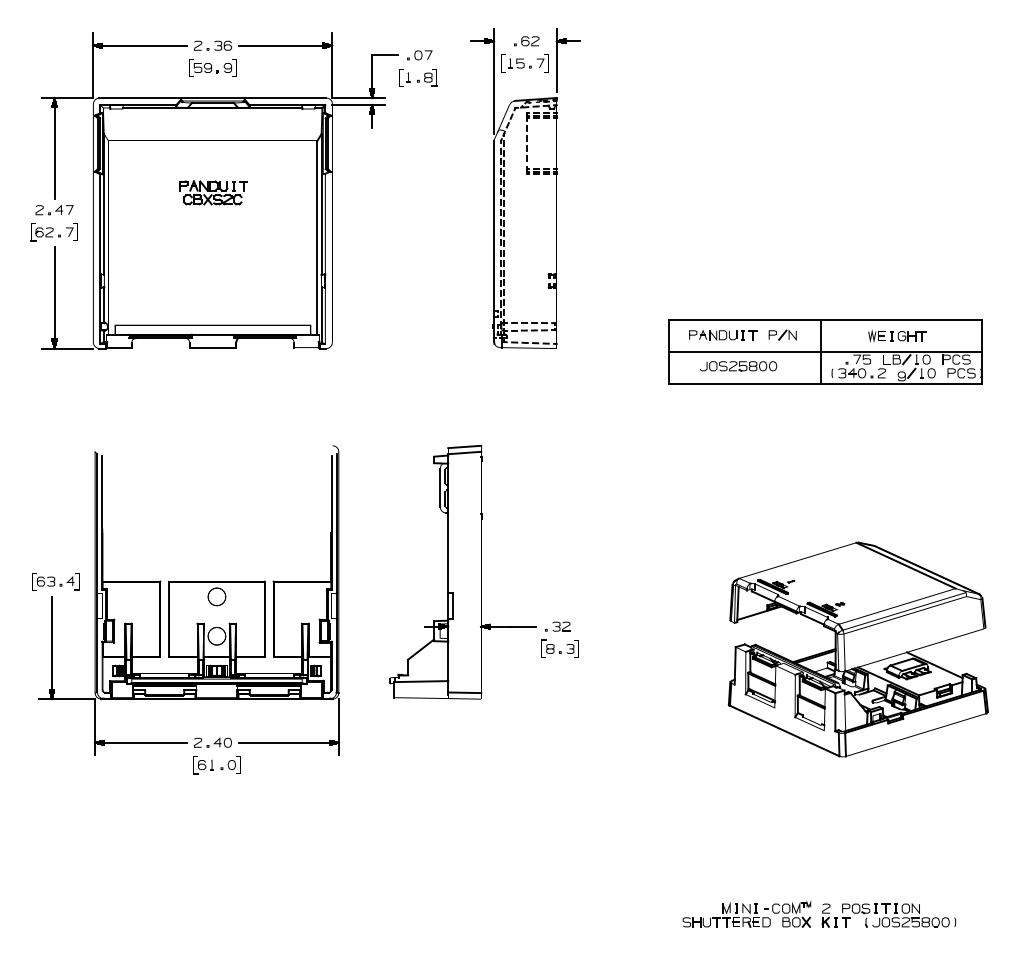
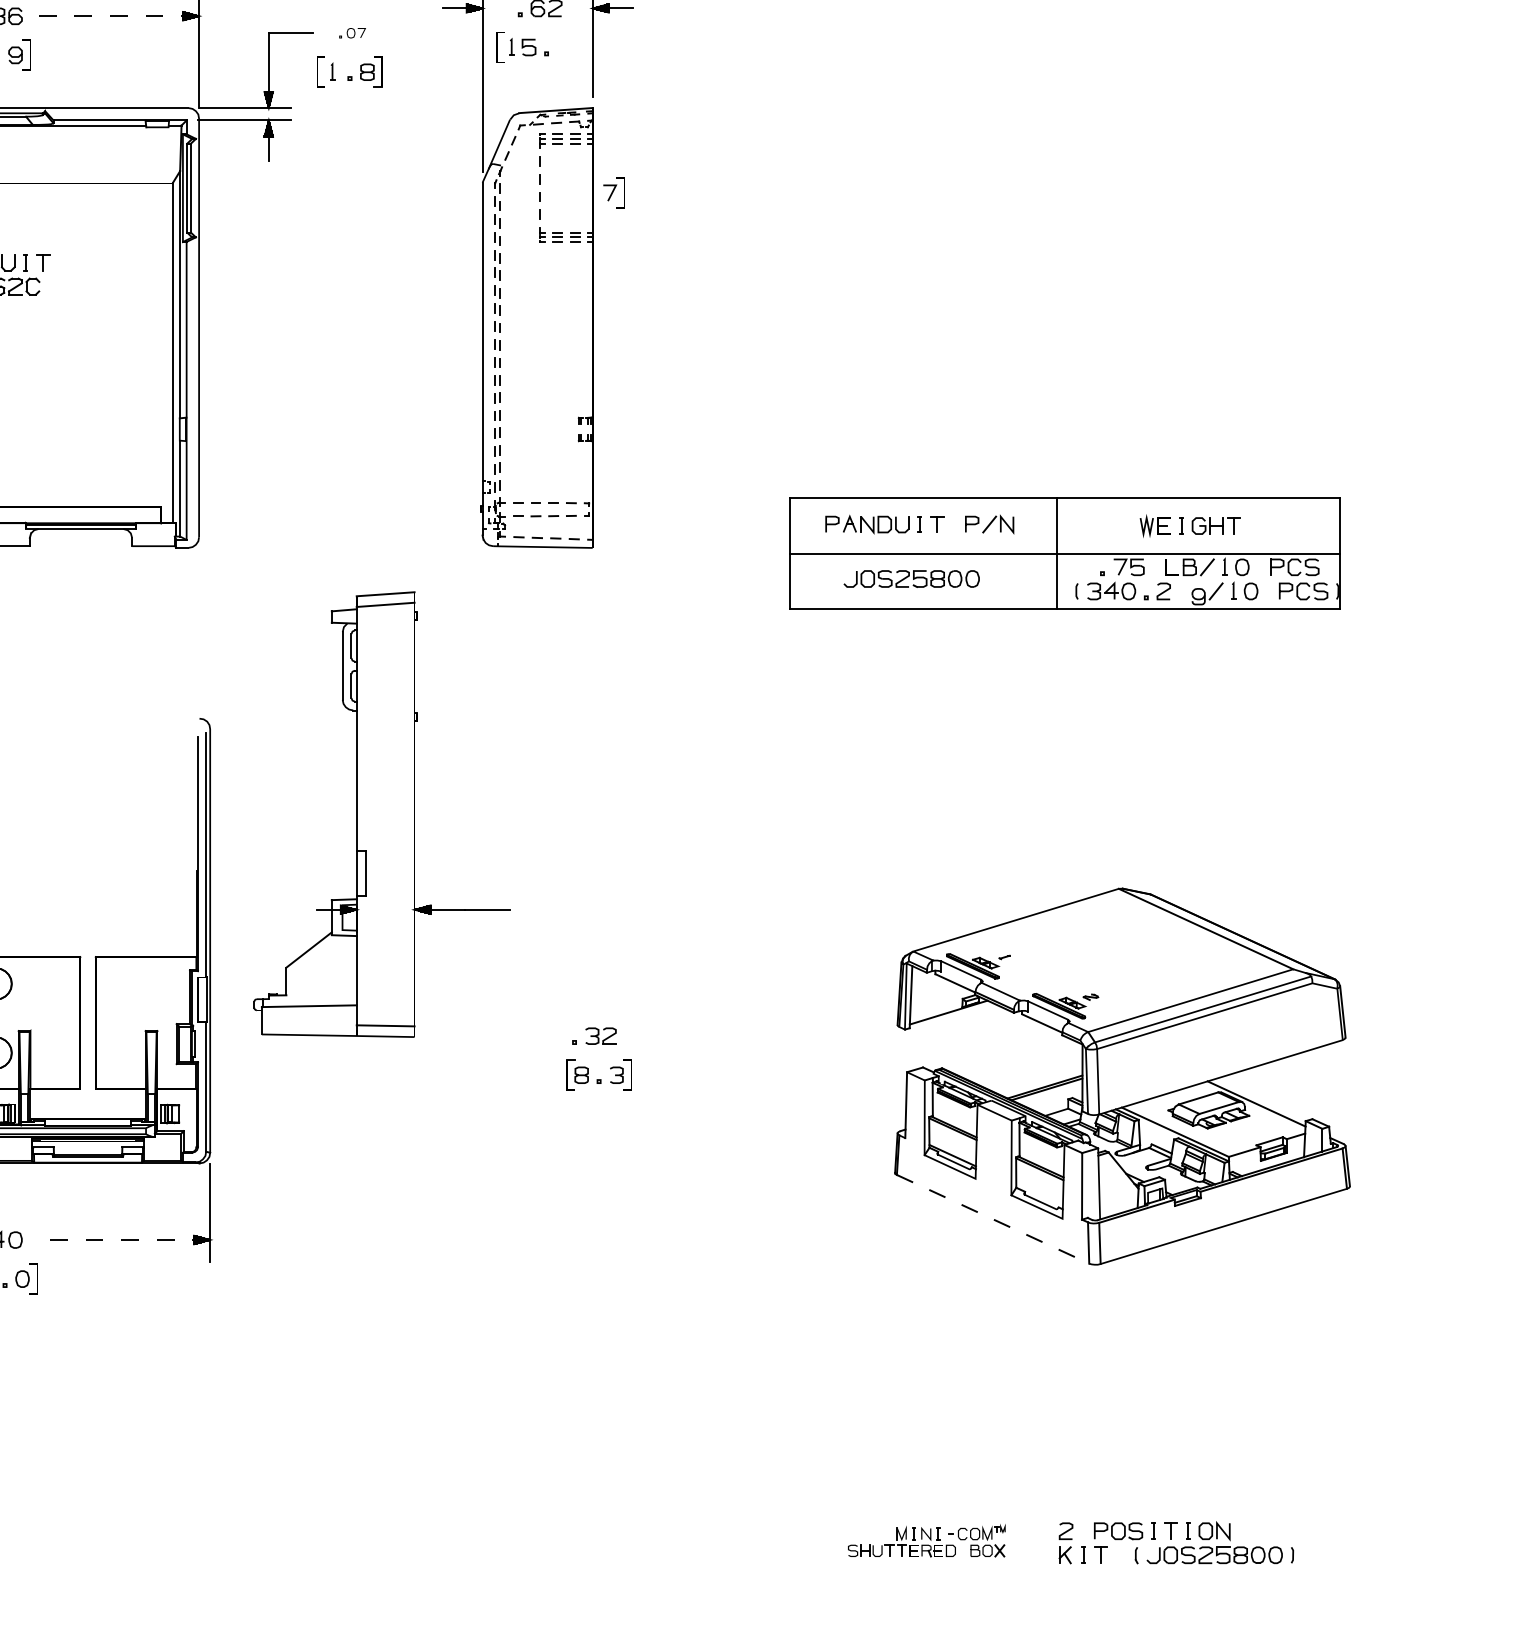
line: (285, 45) -> (116, 15), solid -> dashed
part: (419, 55) -> (351, 33), size x0.6
part: (542, 63) -> (613, 193), moved
part: (462, 571) -> (381, 812), moved
line: (785, 731) -> (994, 1220), solid -> dashed
line: (288, 742) -> (121, 1239), solid -> dashed
part: (746, 913) -> (926, 1539), size x0.7

